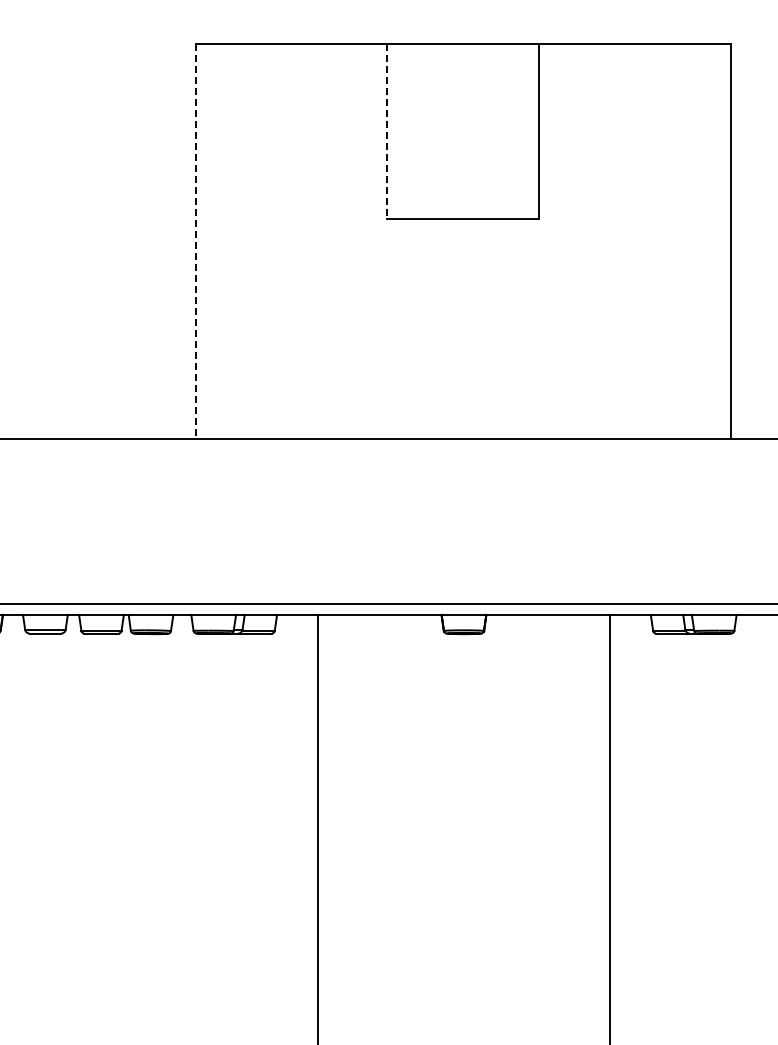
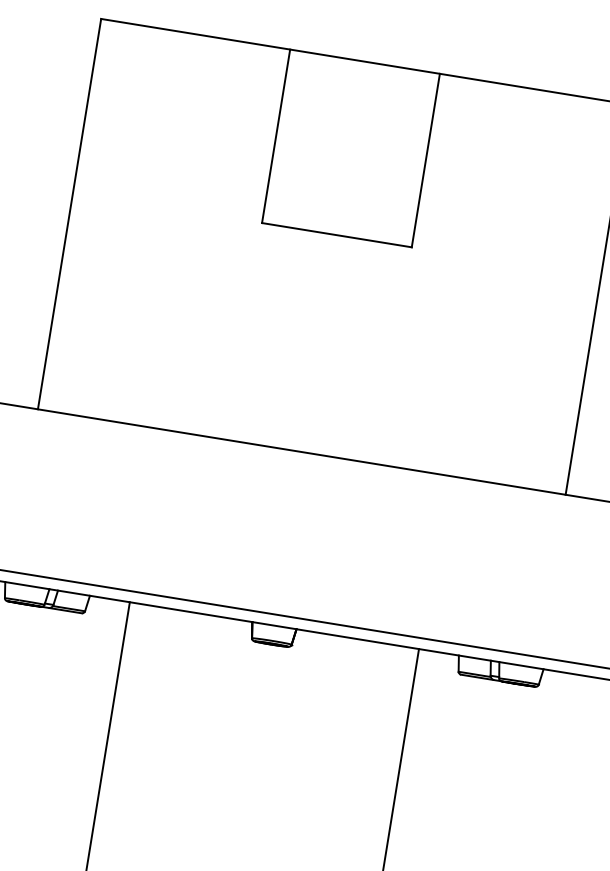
line: (387, 131) -> (276, 136), dashed -> solid
line: (195, 241) -> (69, 214), dashed -> solid

